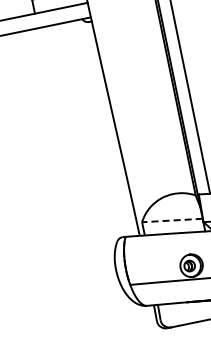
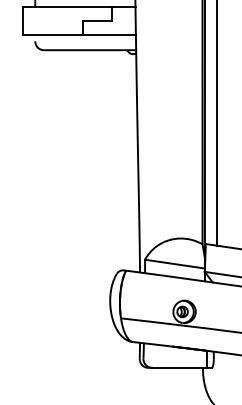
line: (172, 220) -> (174, 264), dashed -> solid

